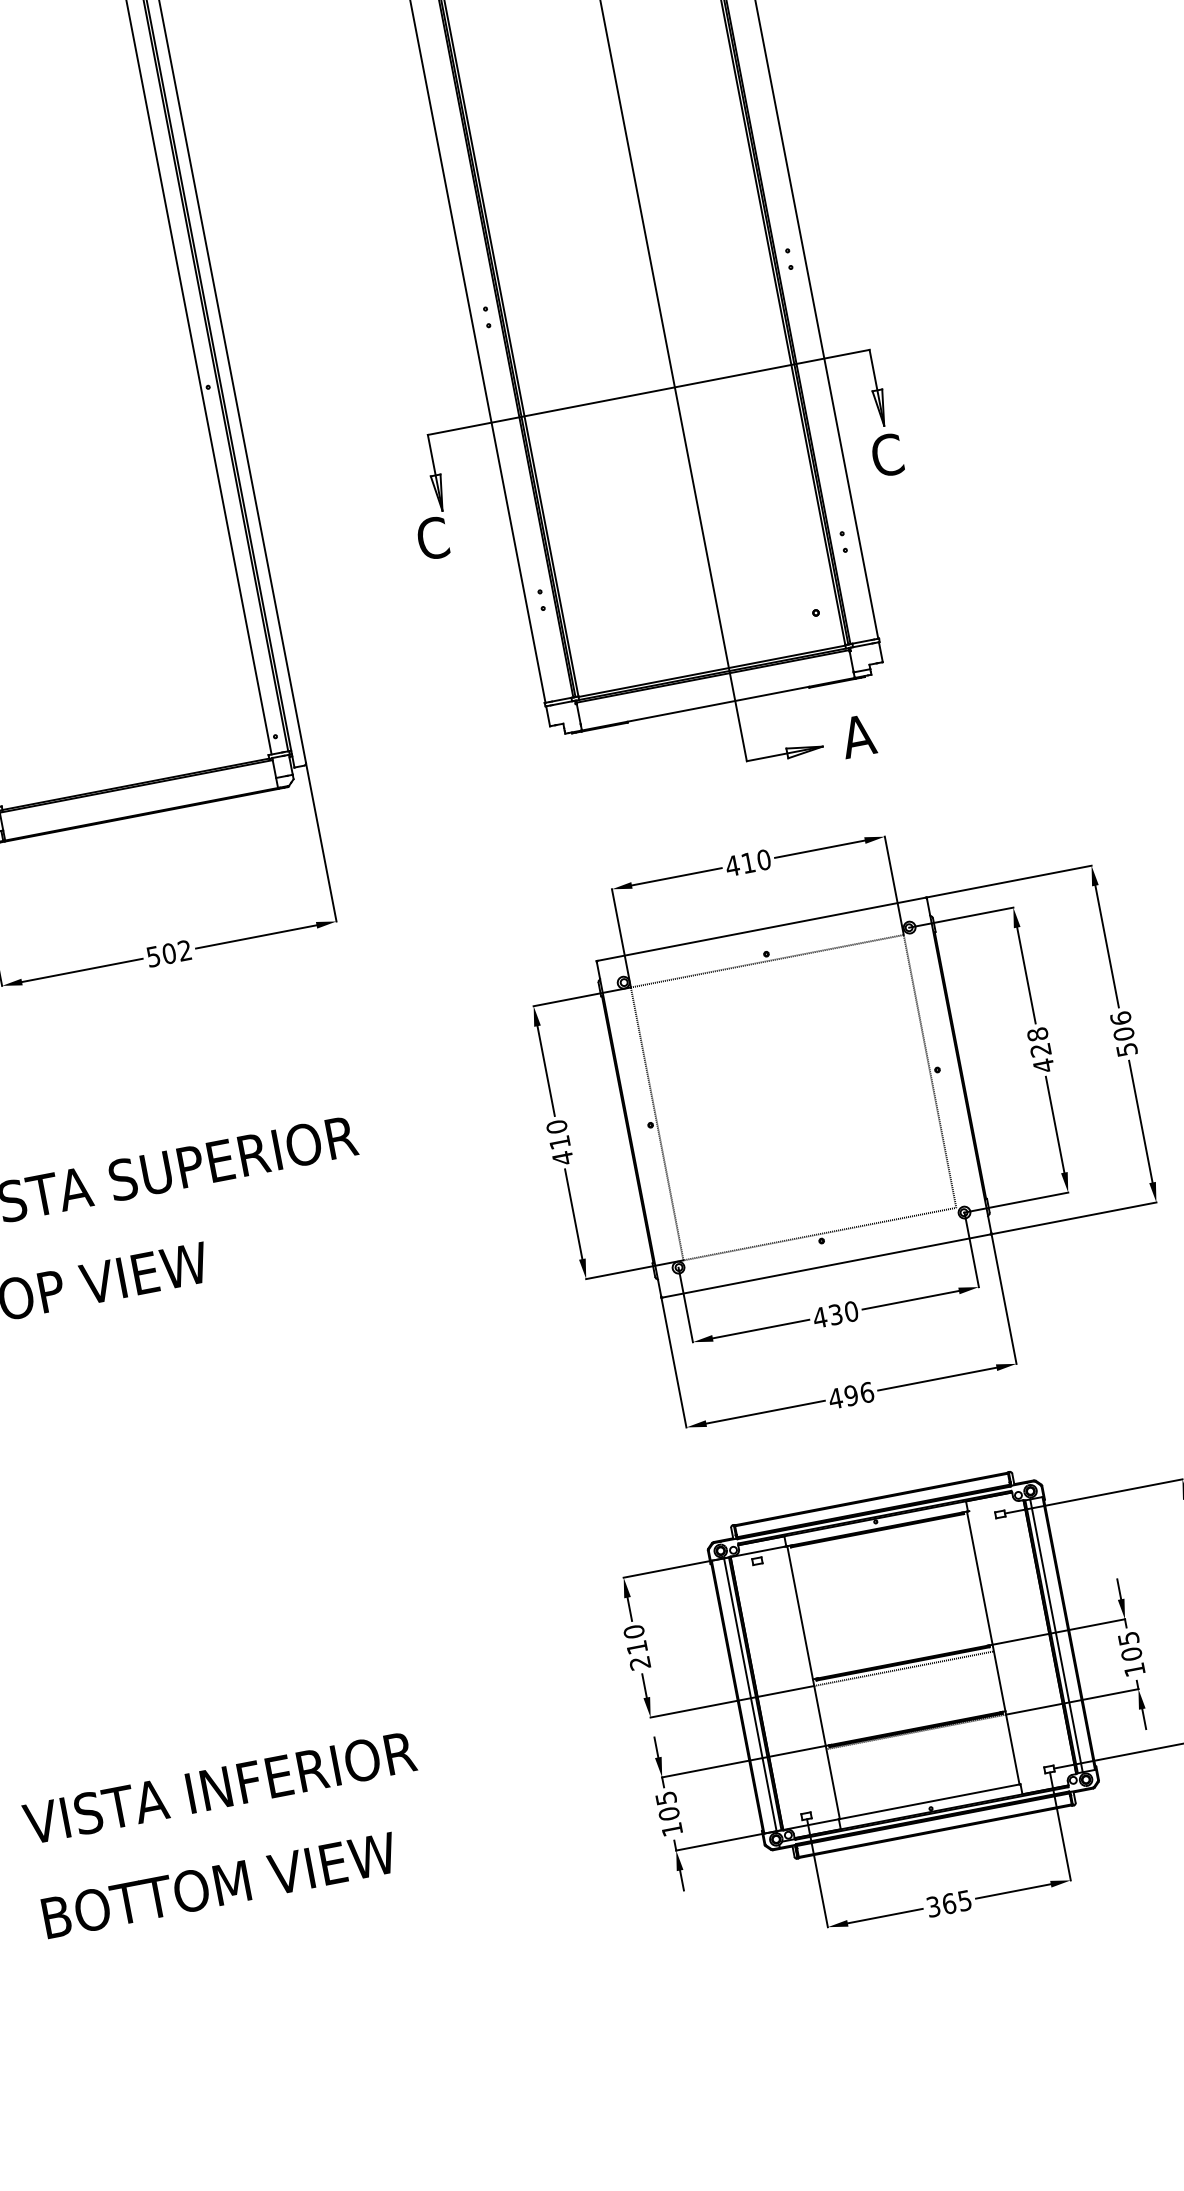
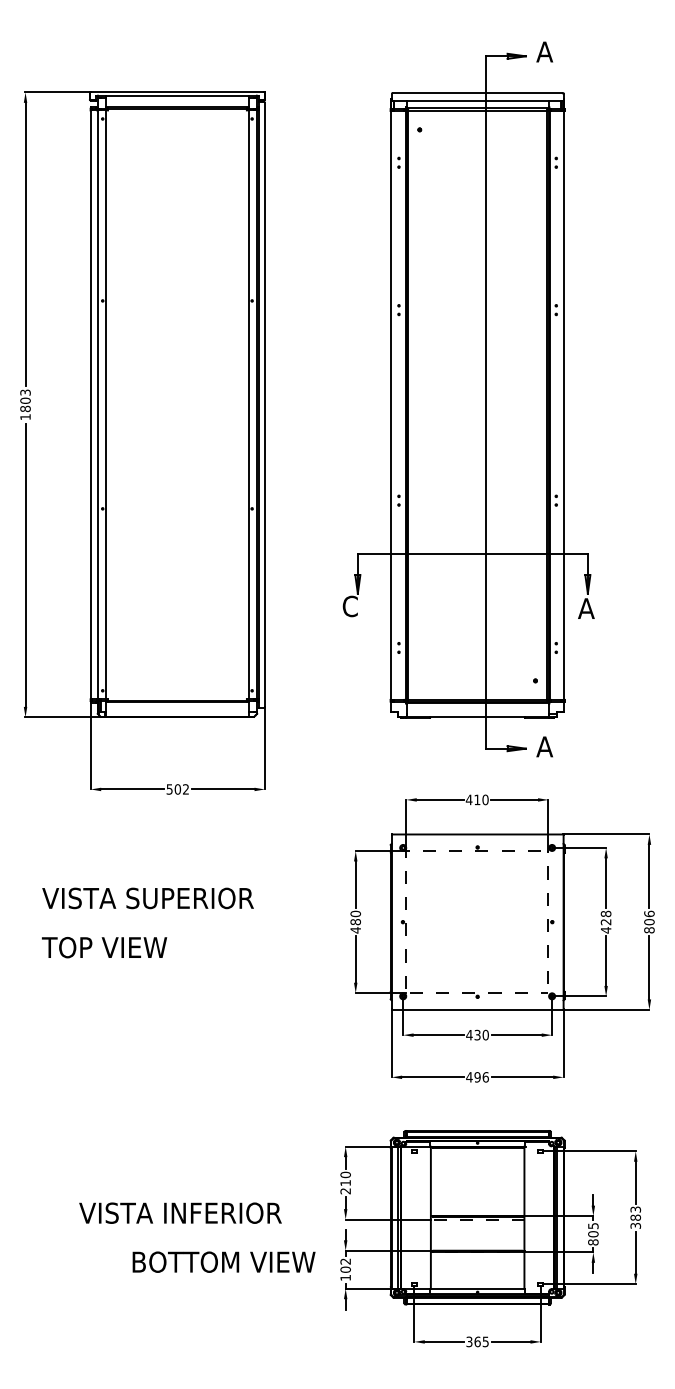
text: (887, 455) -> (586, 608), C -> A
text: (1127, 1050) -> (649, 930), 506 -> 806
text: (559, 1143) -> (355, 922), 410 -> 480
text: (1135, 1669) -> (593, 1242), 105 -> 805
text: (219, 1786) -> (180, 1212), moved
text: (665, 1798) -> (345, 1261), 105 -> 102
text: (218, 1884) -> (223, 1261), moved

